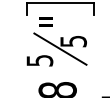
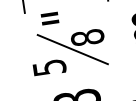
text: (73, 41) -> (87, 37), 5 -> 8

